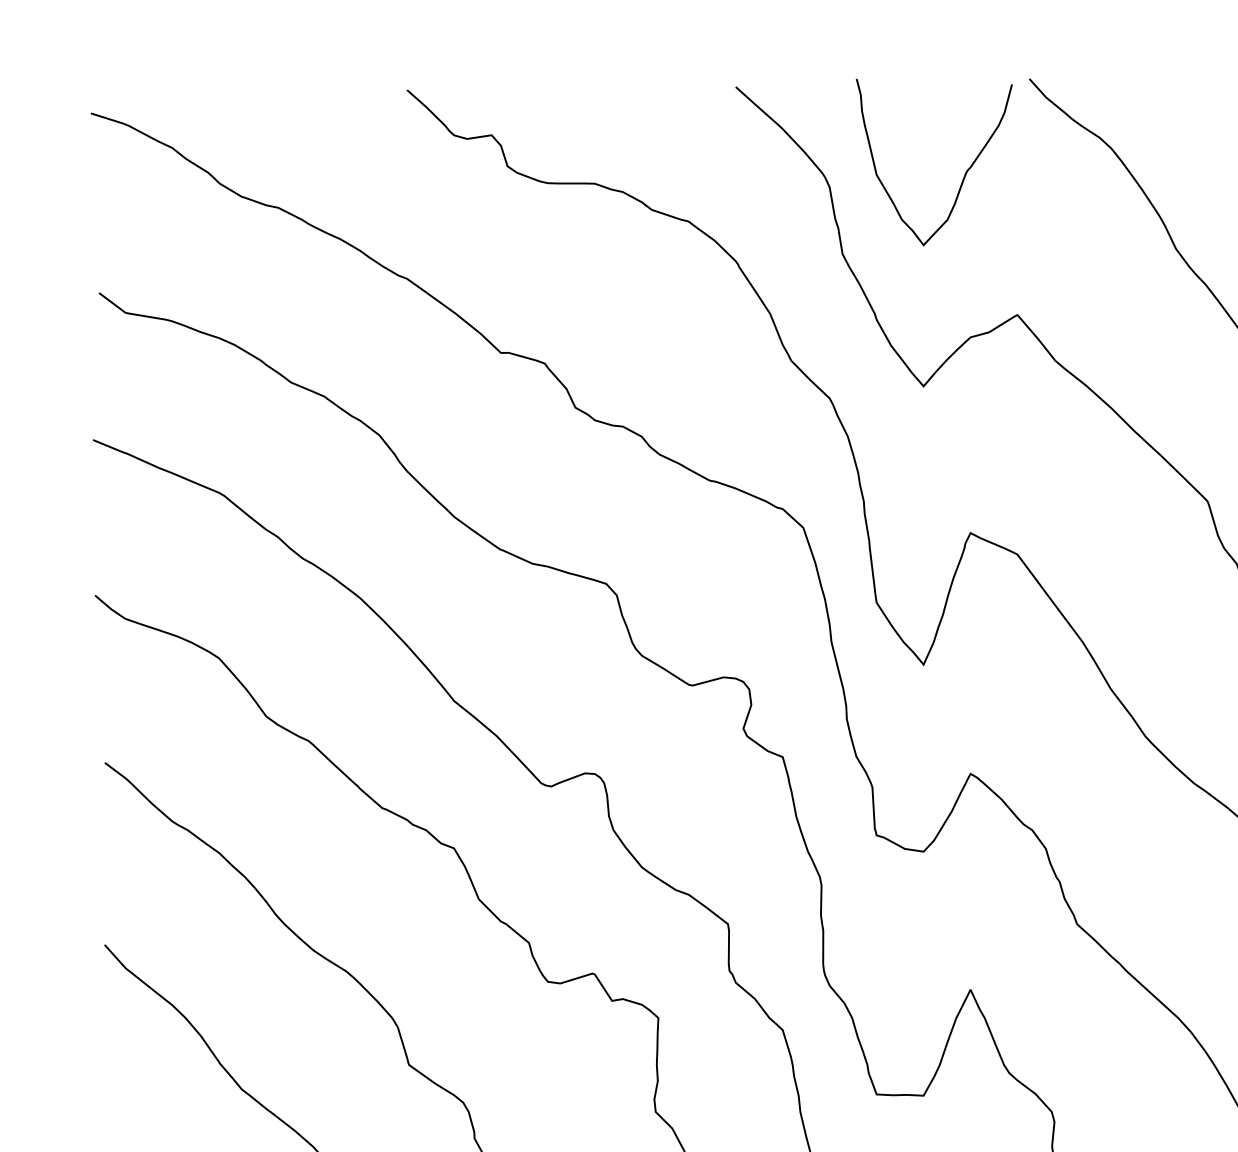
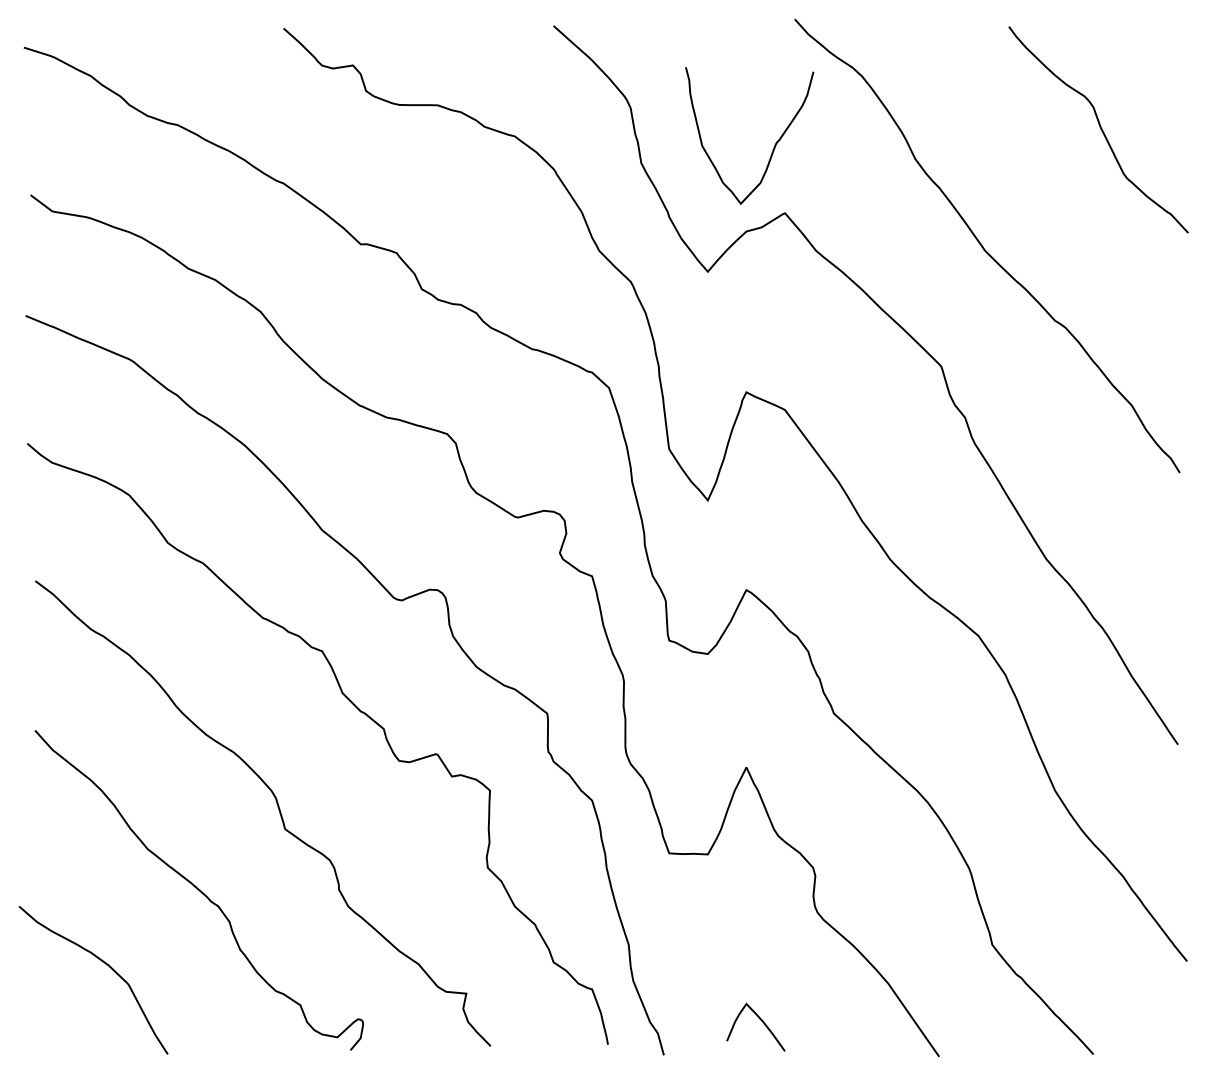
curve: (964, 172) -> (774, 144), moved

